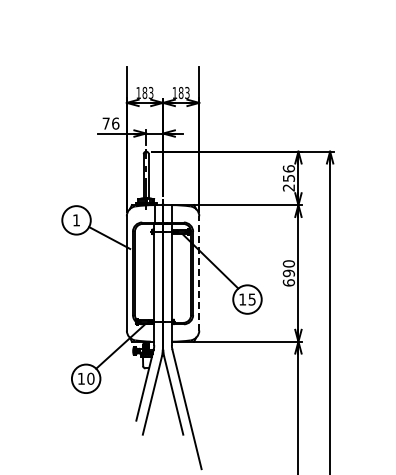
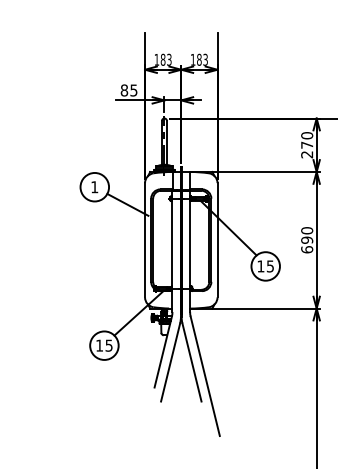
text: (110, 123) -> (128, 90), 76 -> 85
text: (288, 173) -> (306, 140), 256 -> 270
line: (199, 272) -> (217, 239), dashed -> solid
text: (90, 378) -> (108, 345), 10 -> 15

